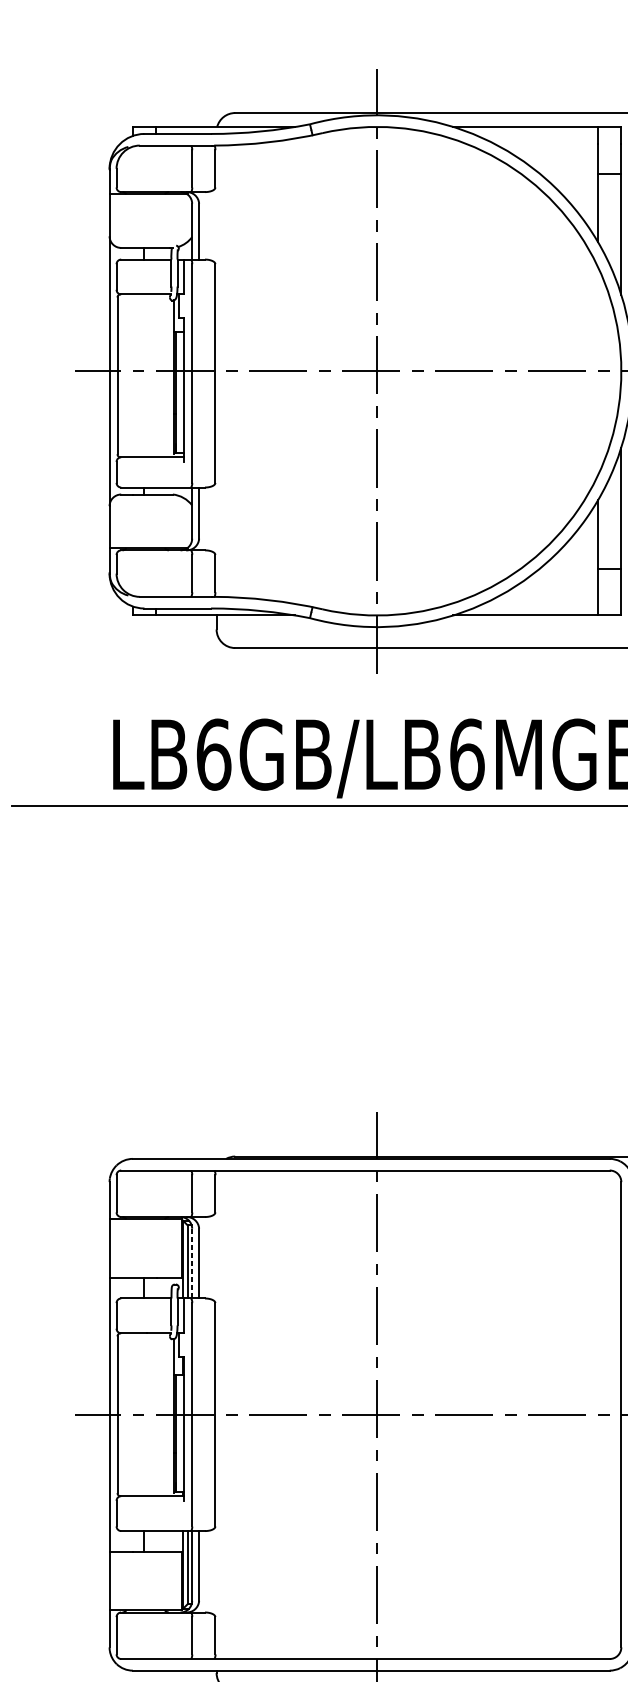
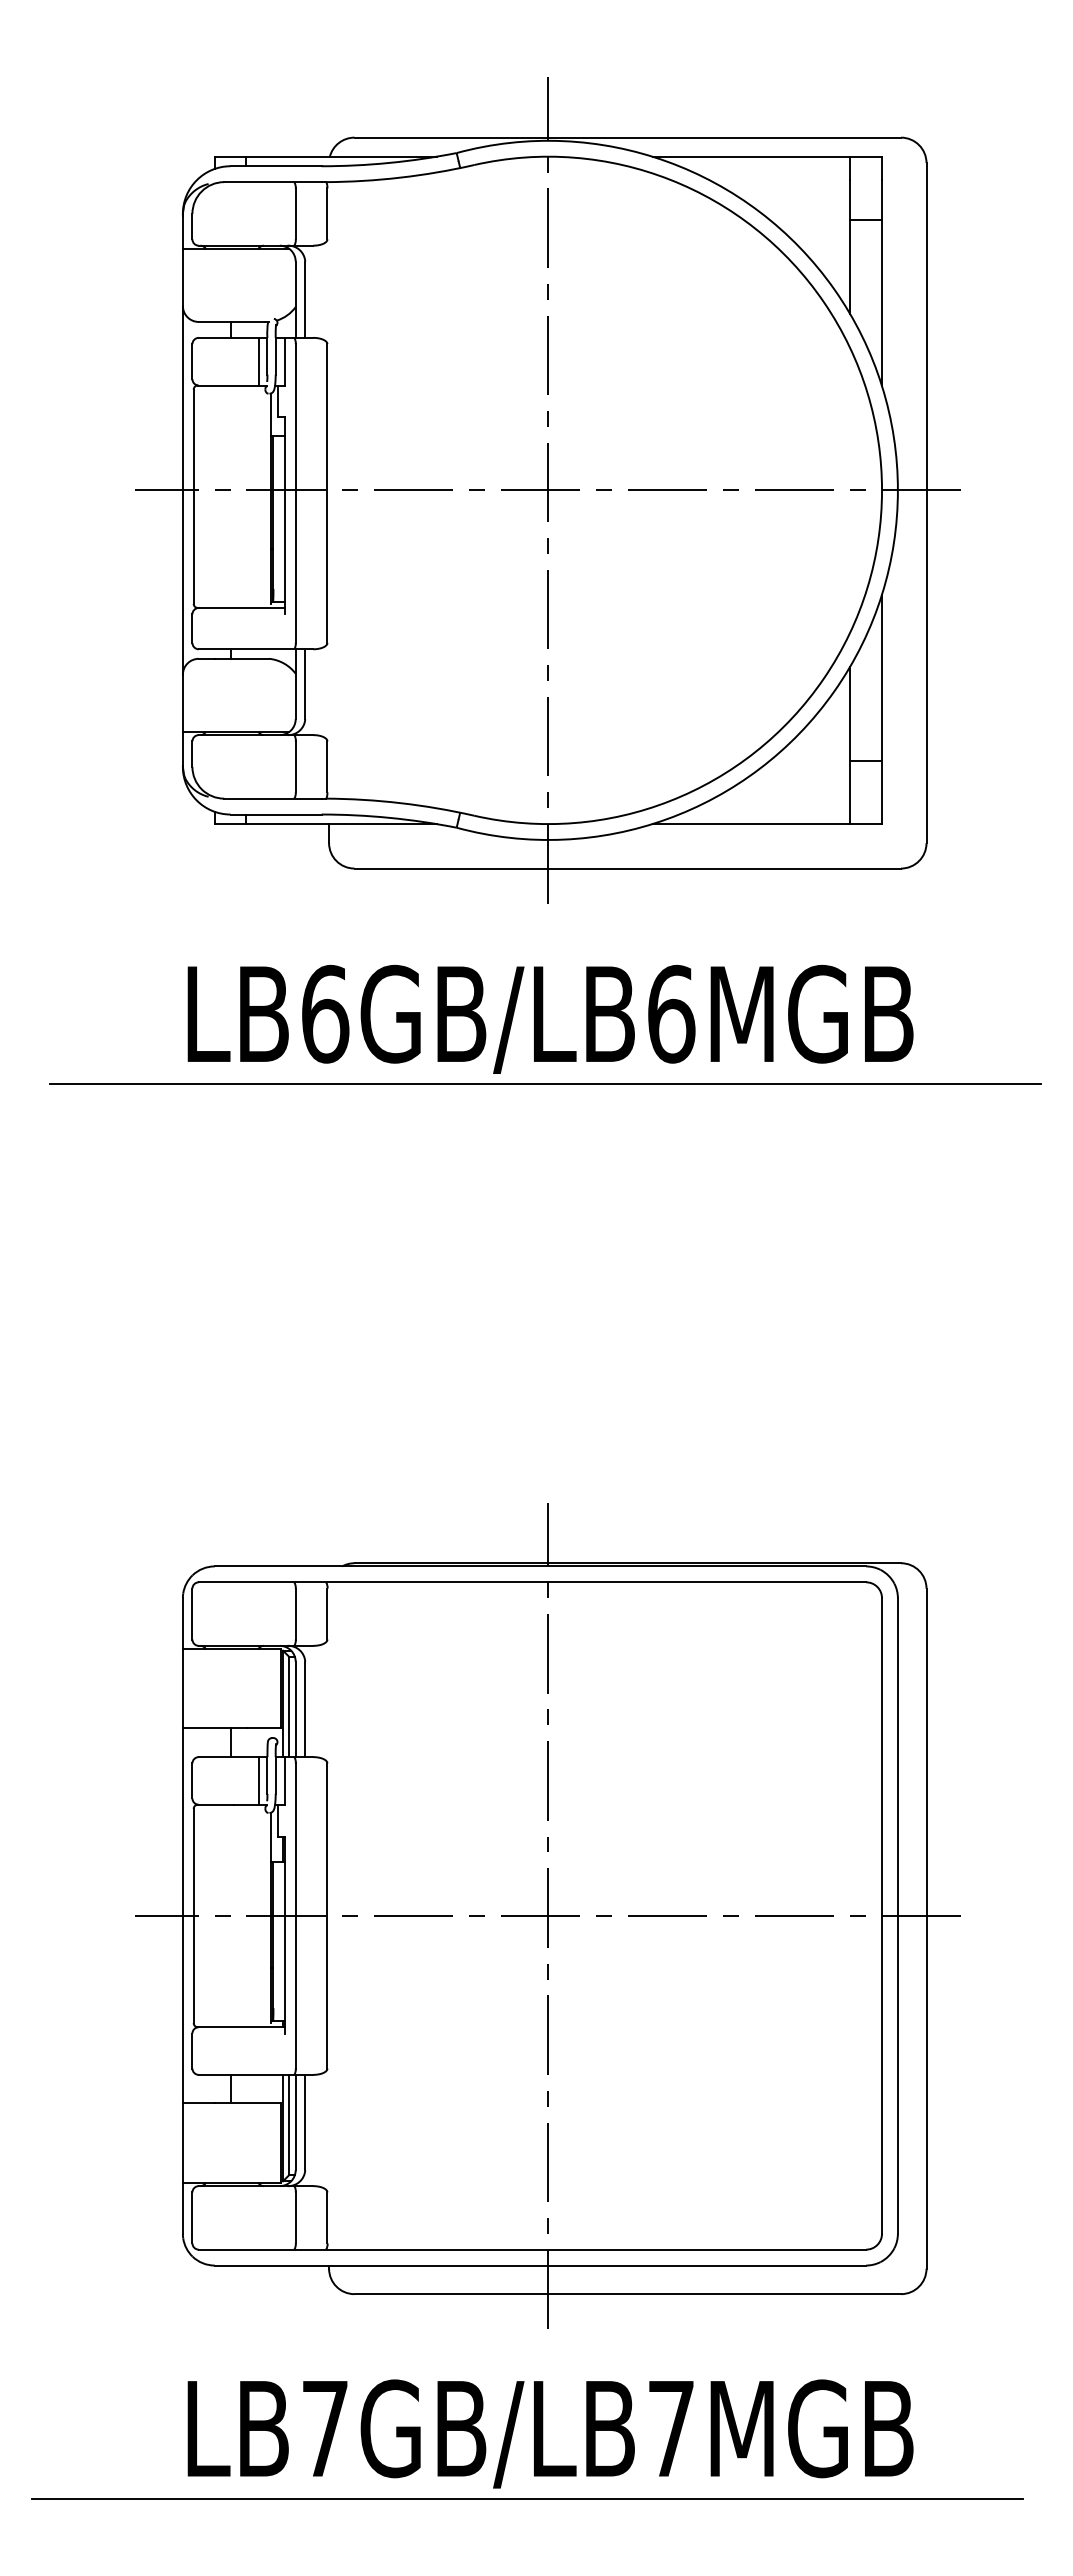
line: (165, 276) -> (259, 361), added
line: (192, 1263) -> (295, 1709), dashed -> solid
line: (165, 1315) -> (259, 1780), added

